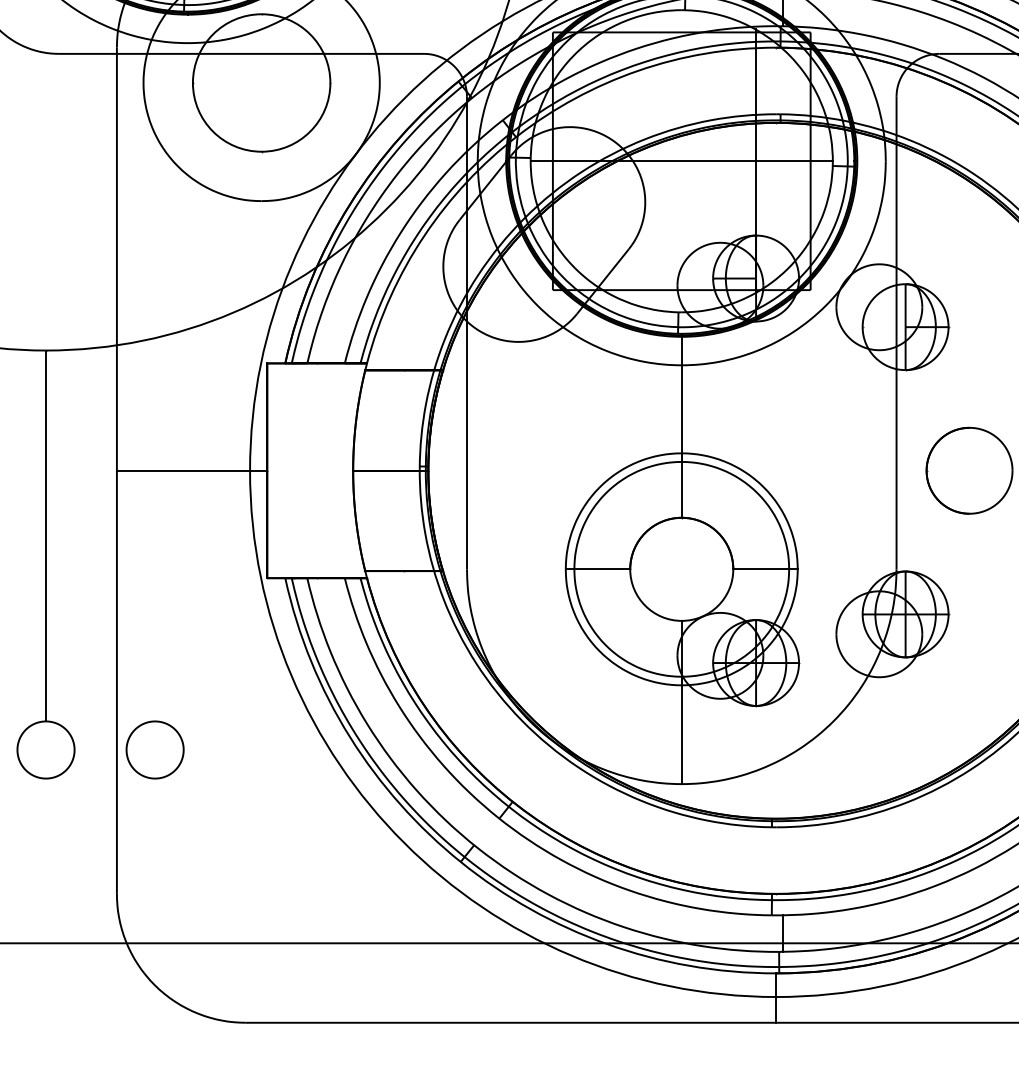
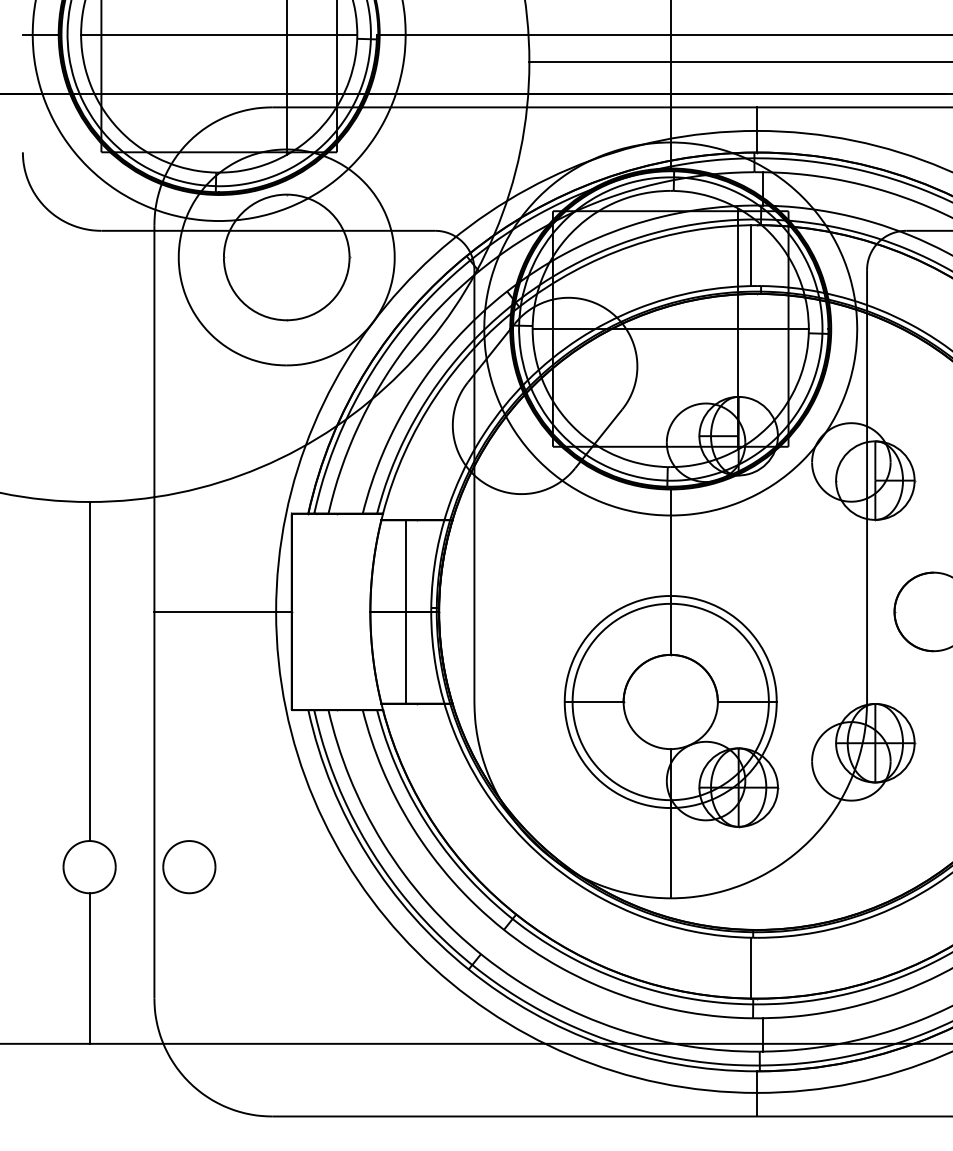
line: (769, 80) -> (750, 255), added
line: (391, 470) -> (405, 611), added
line: (769, 859) -> (750, 967), added
line: (45, 860) -> (89, 968), added

